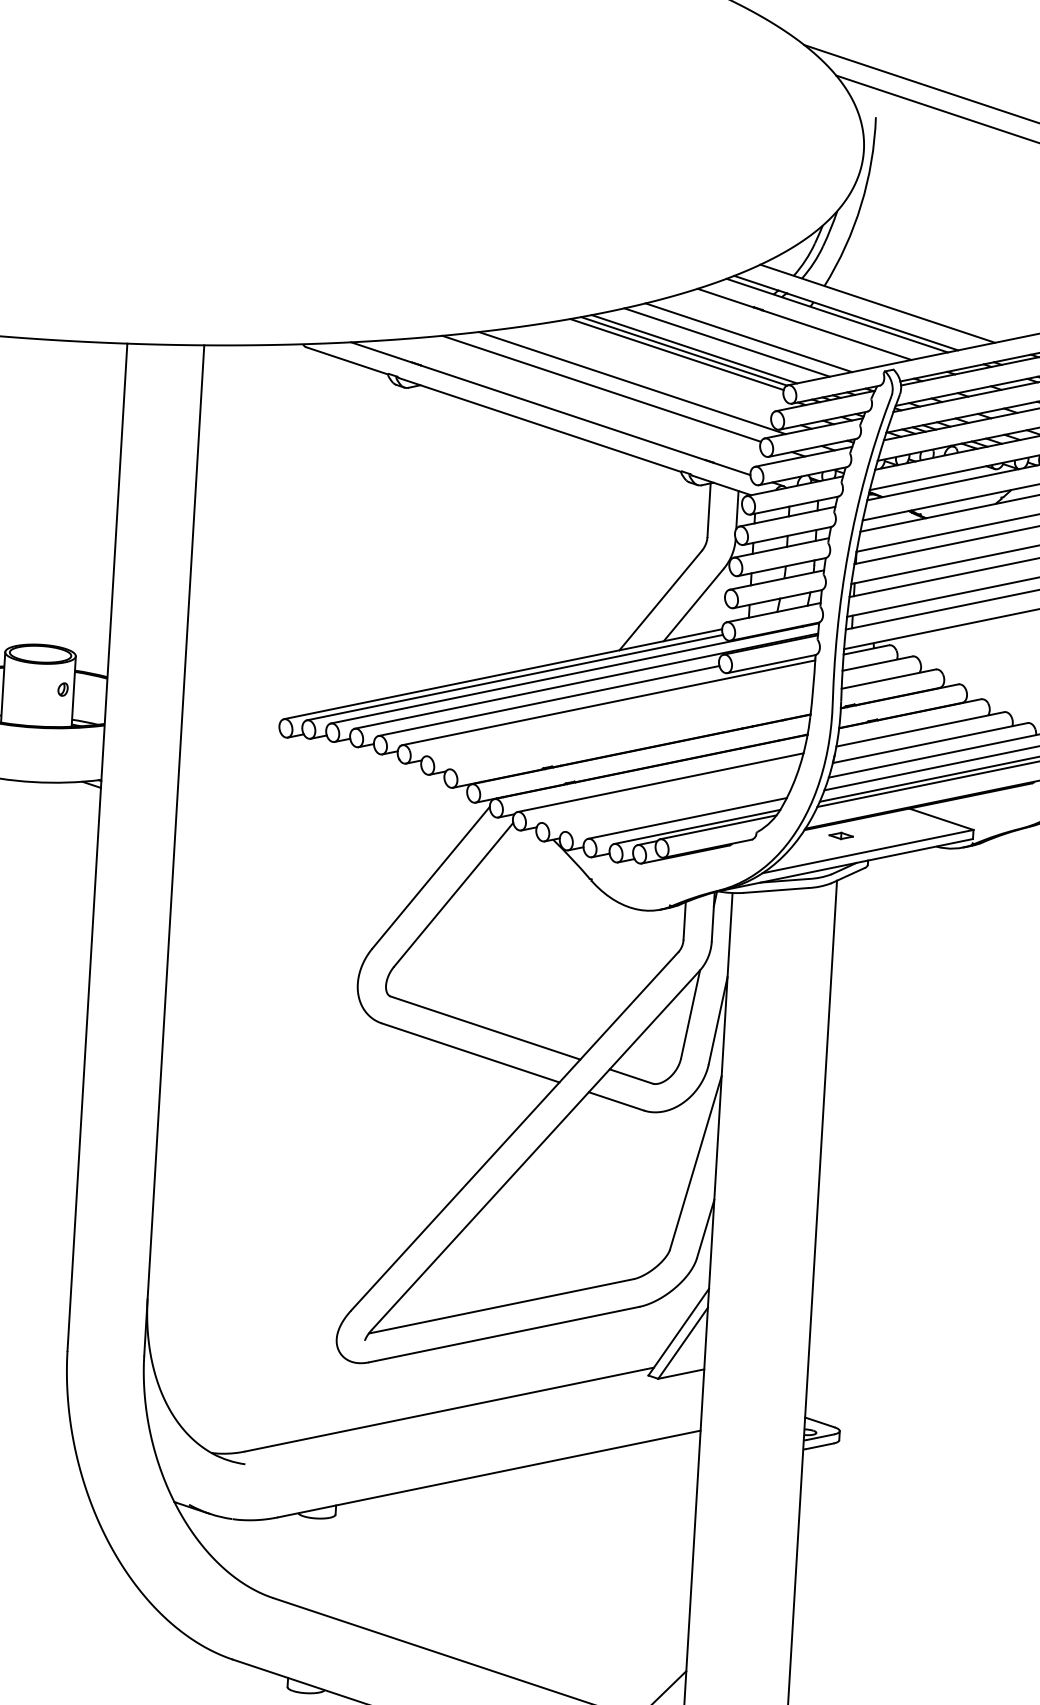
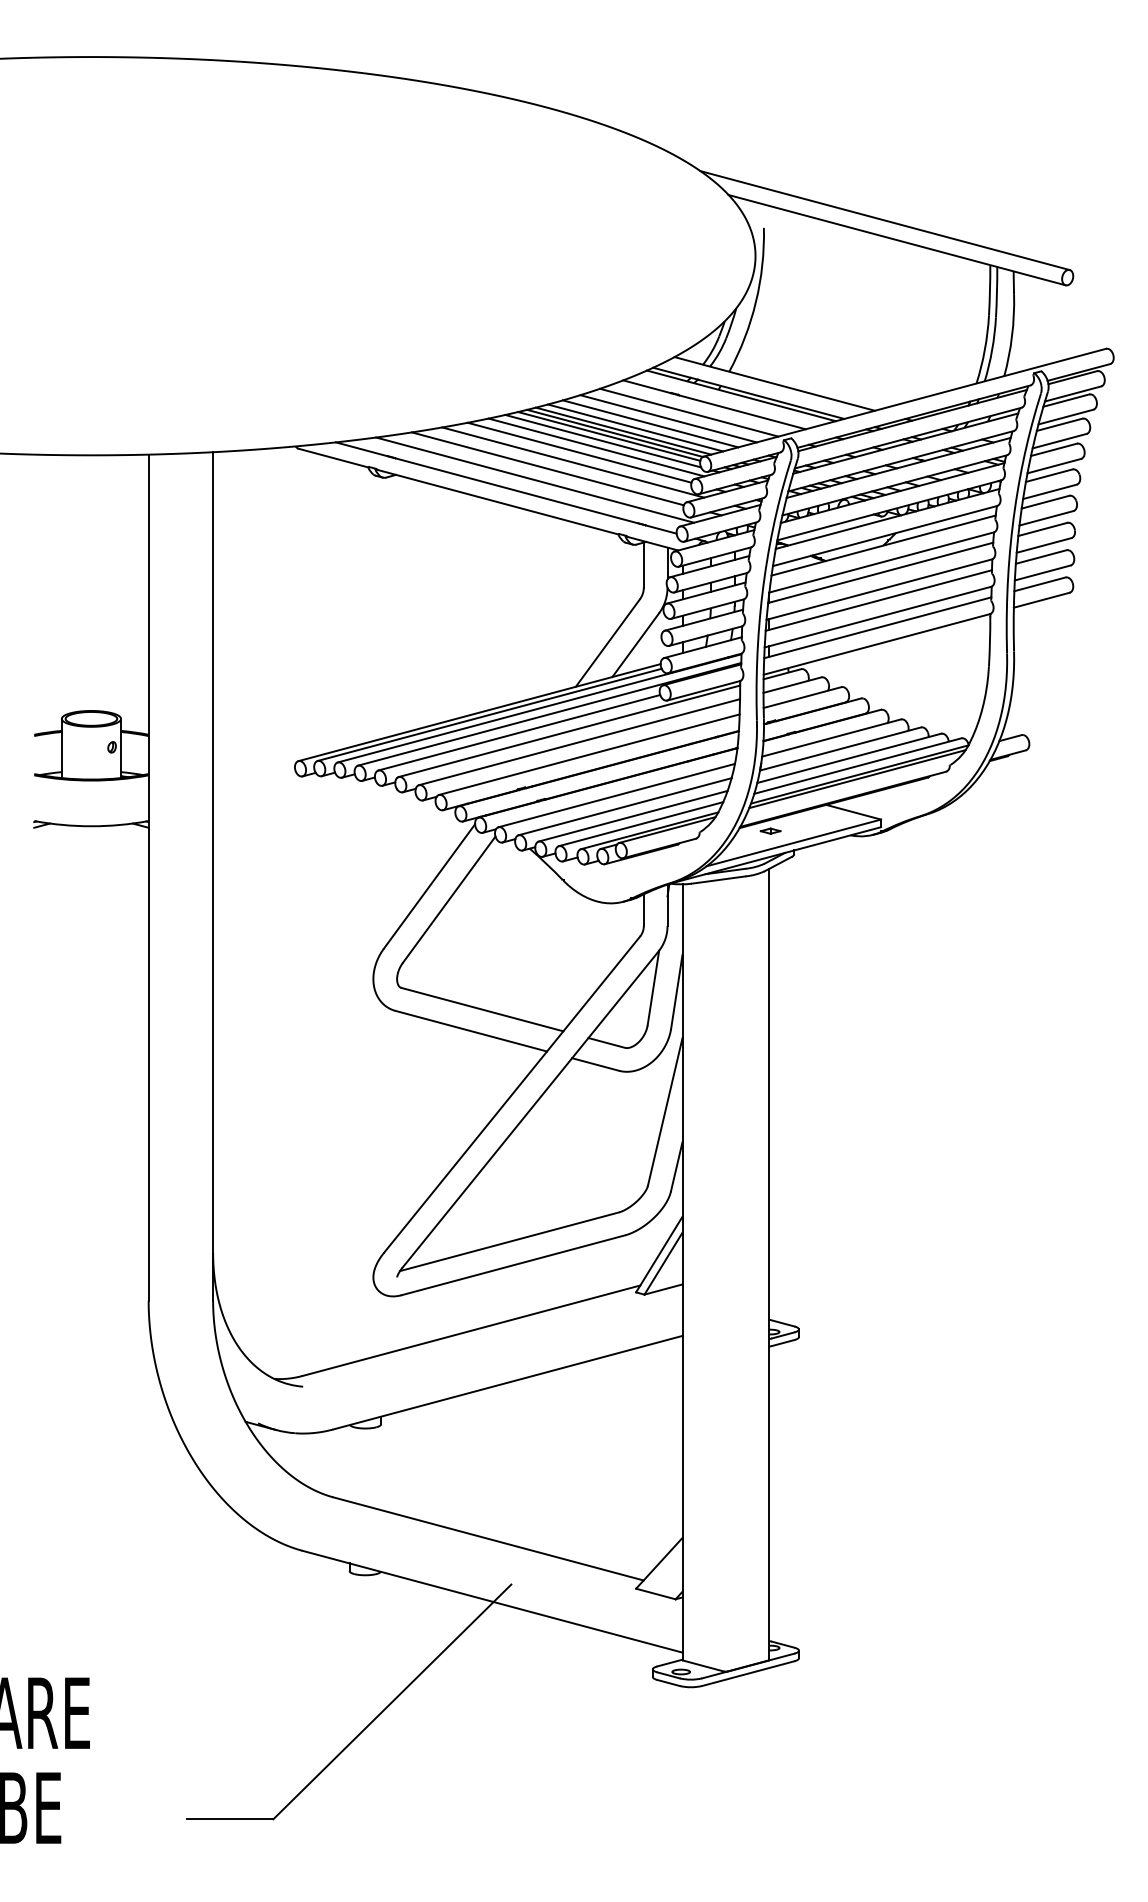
line: (773, 331) -> (688, 412), added
line: (708, 345) -> (635, 427), added
line: (669, 358) -> (603, 440), added
line: (661, 366) -> (596, 447), added
line: (640, 371) -> (579, 452), added
line: (586, 400) -> (535, 479), added
line: (619, 716) -> (579, 742), added
line: (631, 731) -> (589, 754), added
line: (669, 796) -> (624, 806), added
line: (677, 807) -> (632, 815), added

